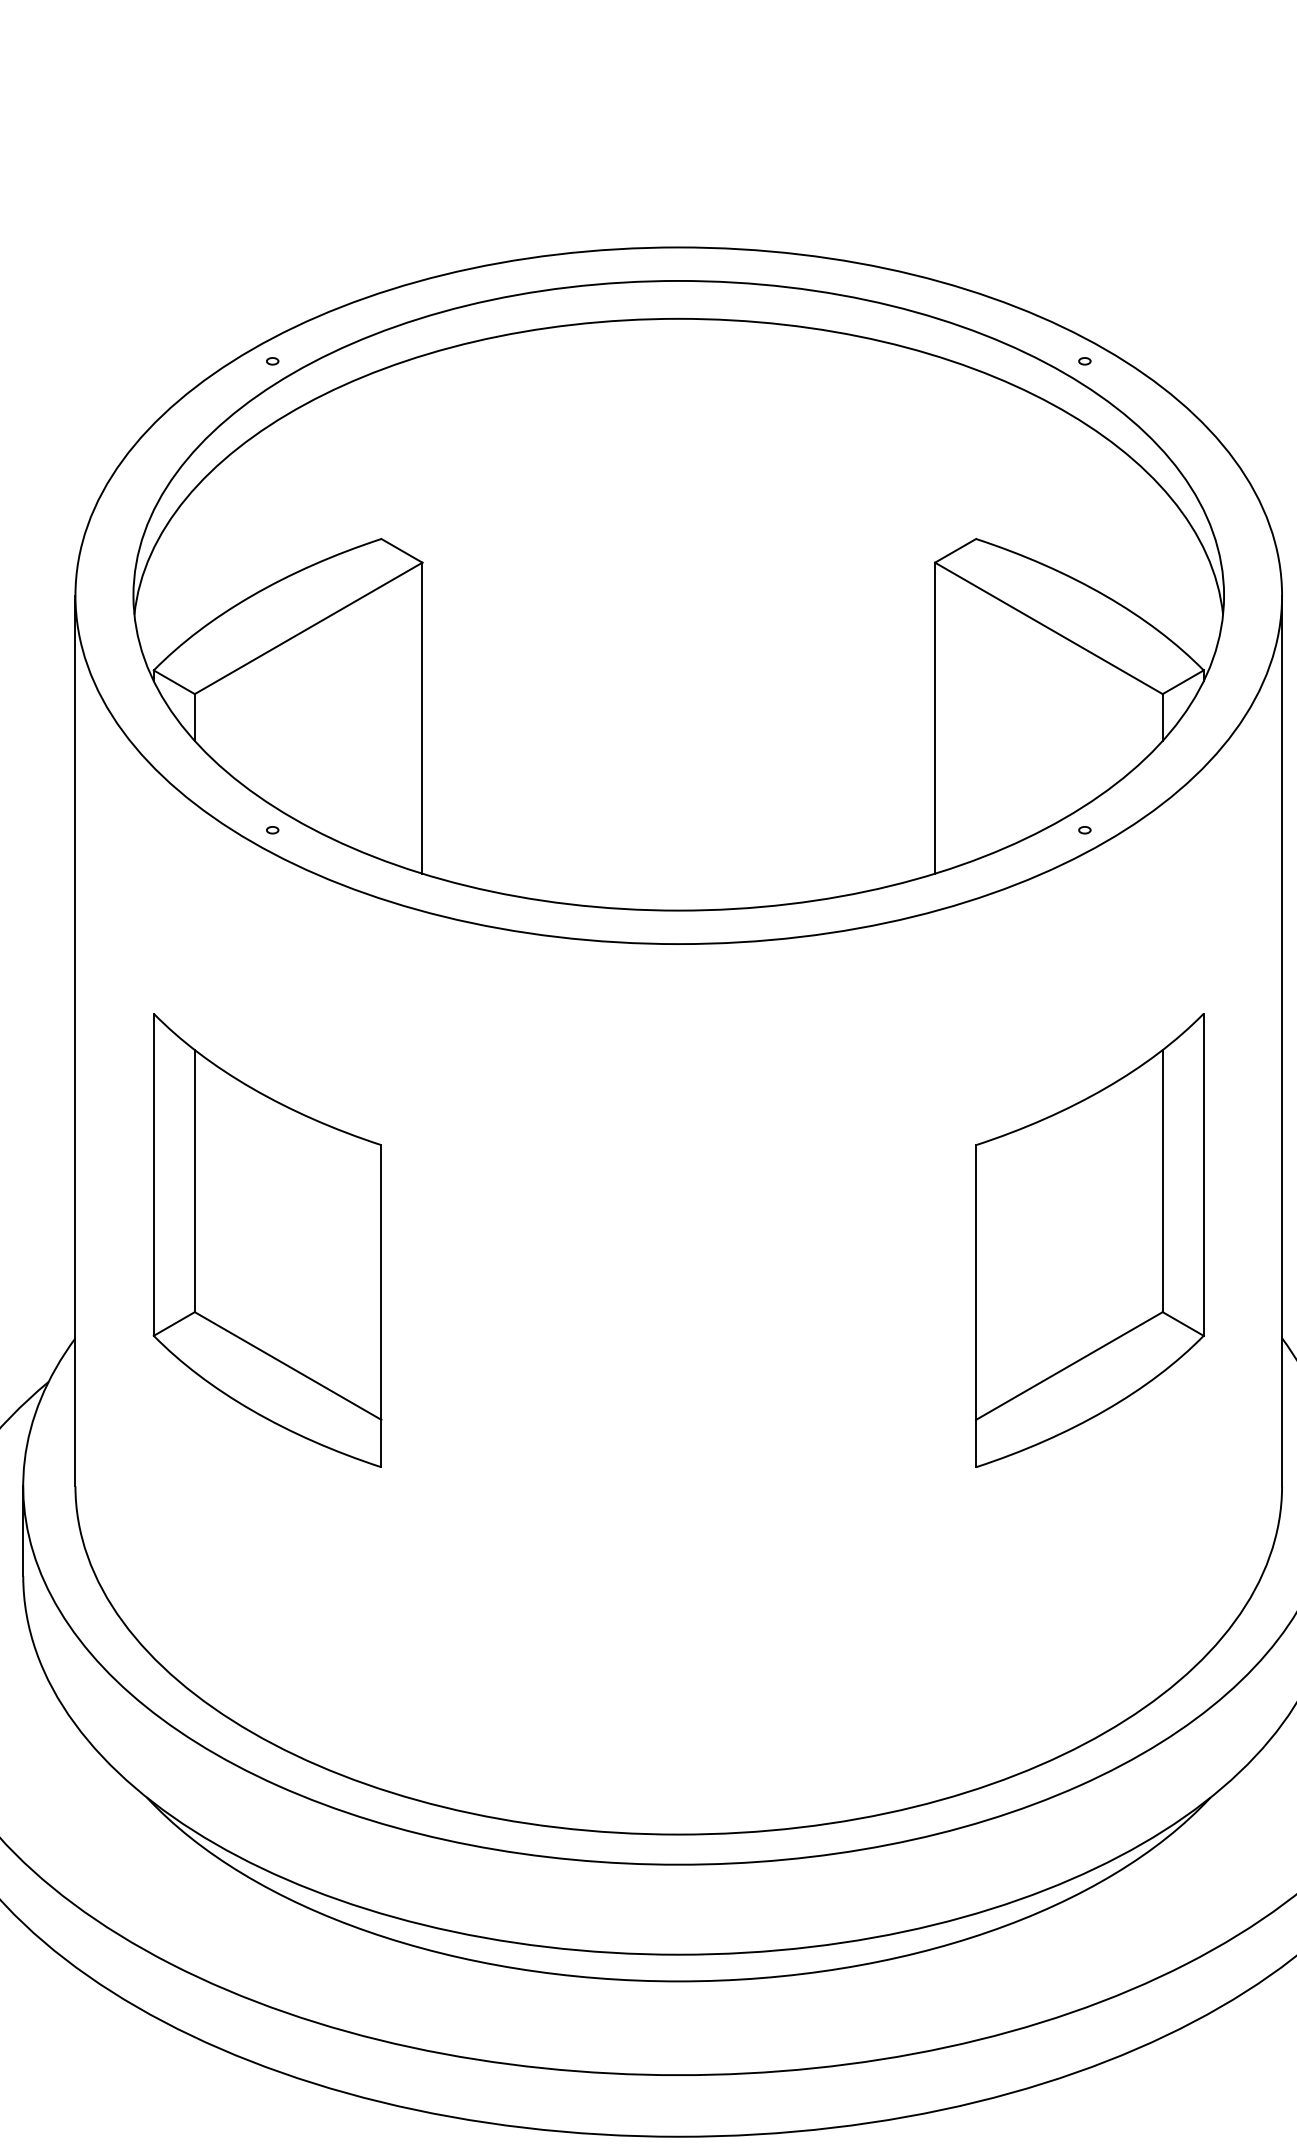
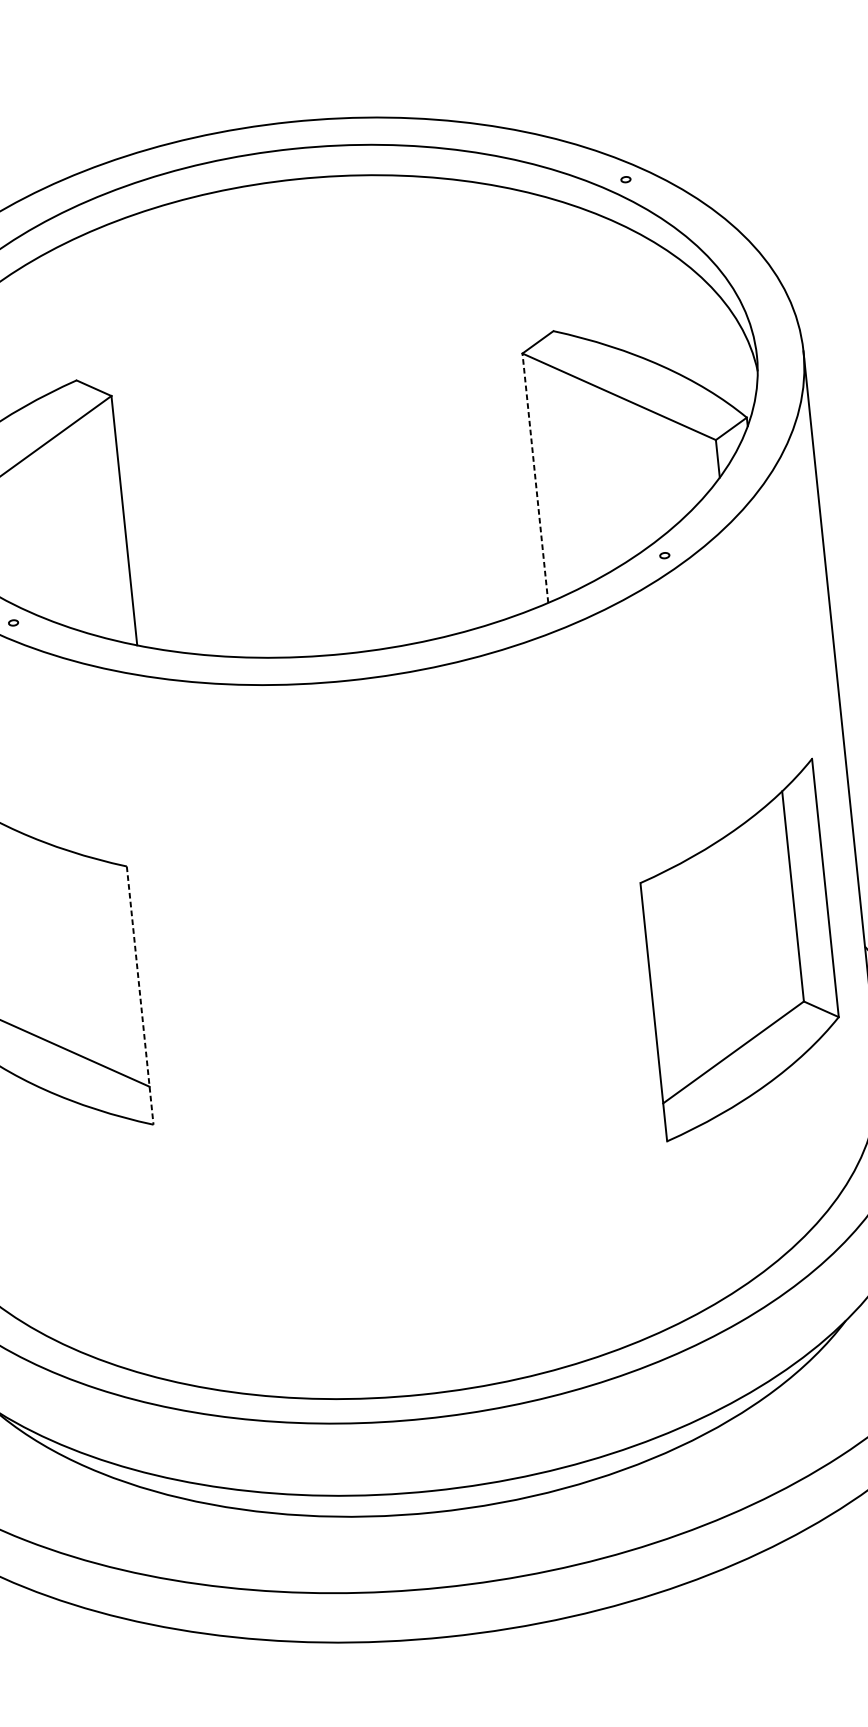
line: (935, 717) -> (535, 477), solid -> dashed
part: (1089, 1240) -> (739, 950), moved
line: (381, 1306) -> (140, 995), solid -> dashed

